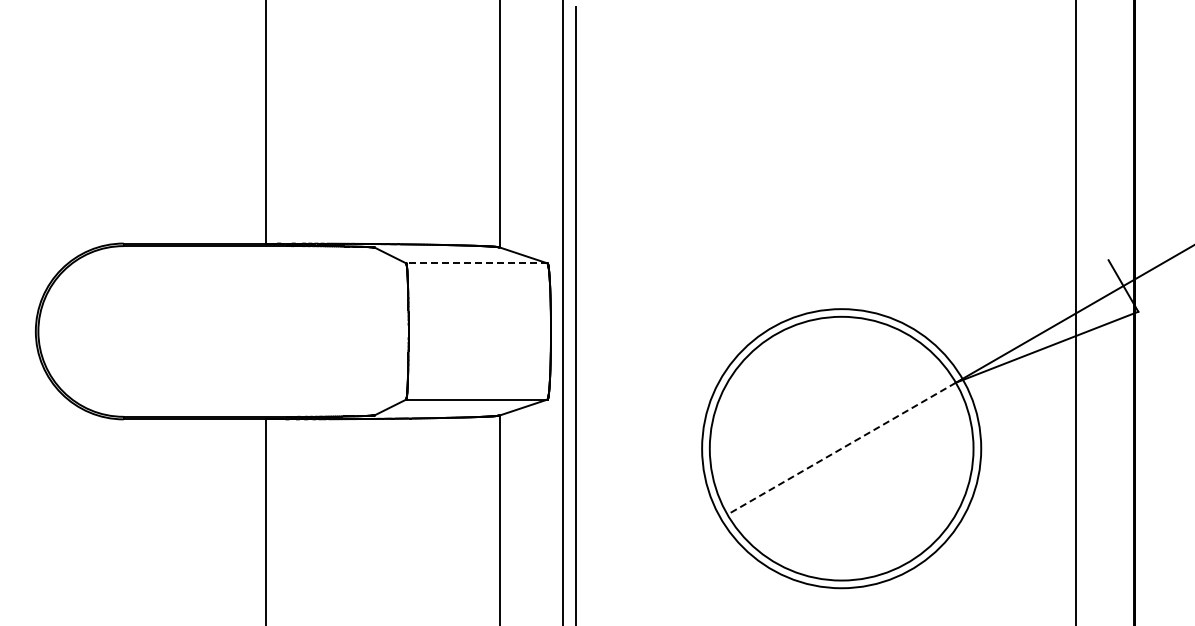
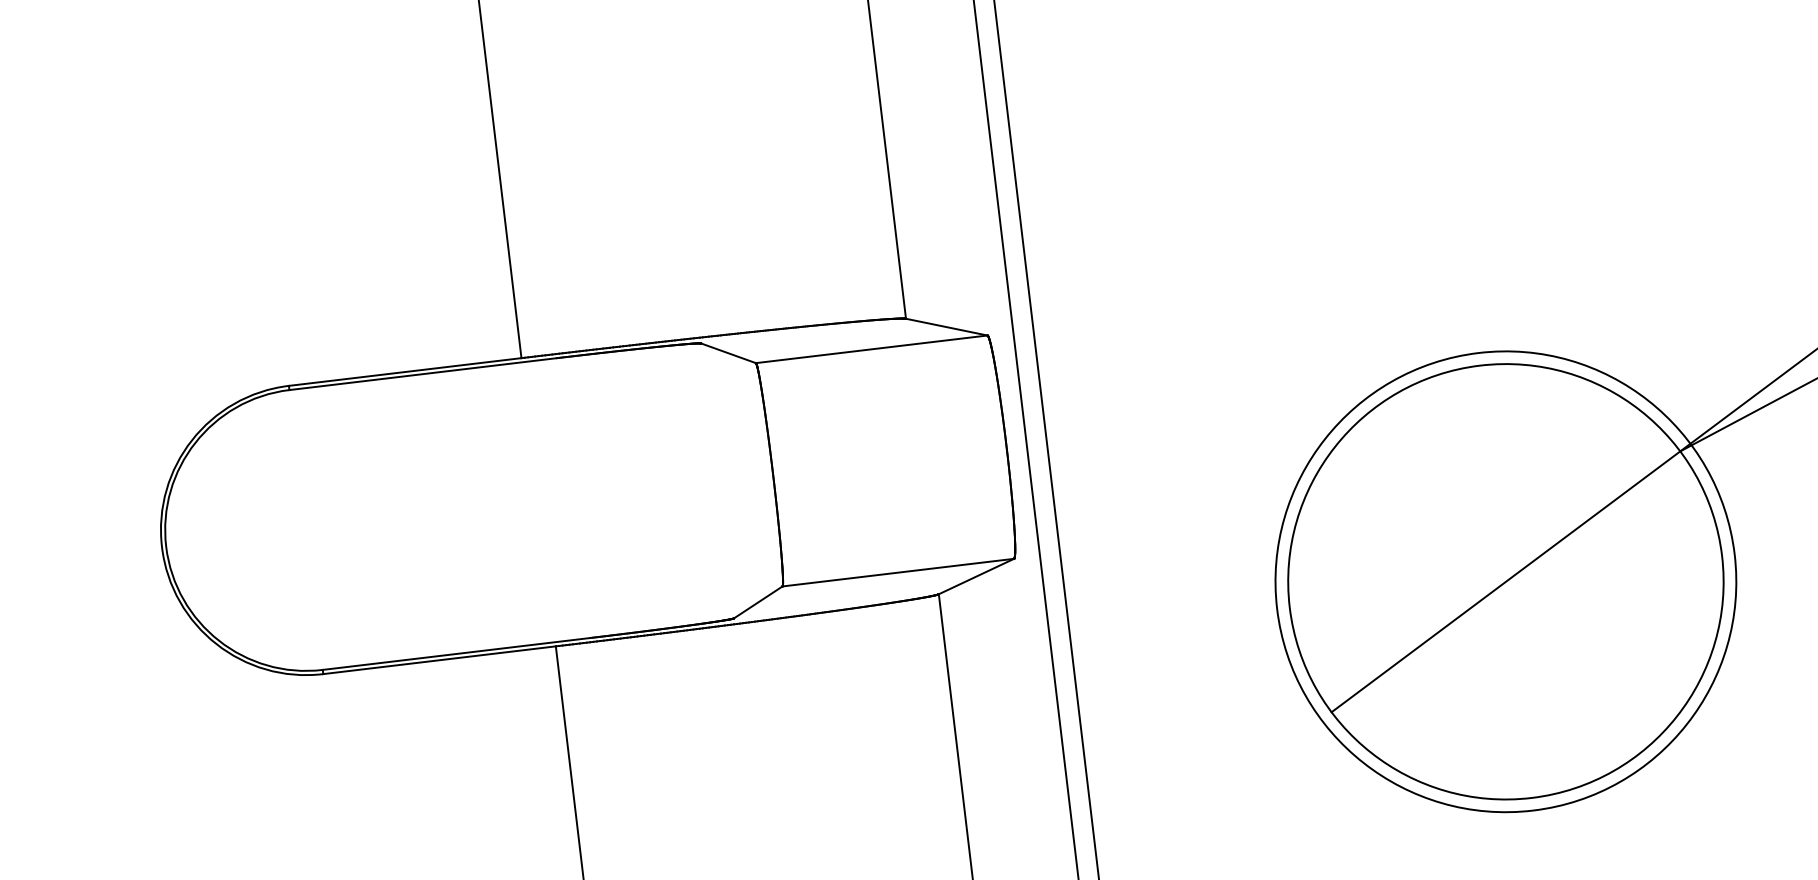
line: (476, 263) -> (871, 349), dashed -> solid
line: (841, 448) -> (1505, 581), dashed -> solid

